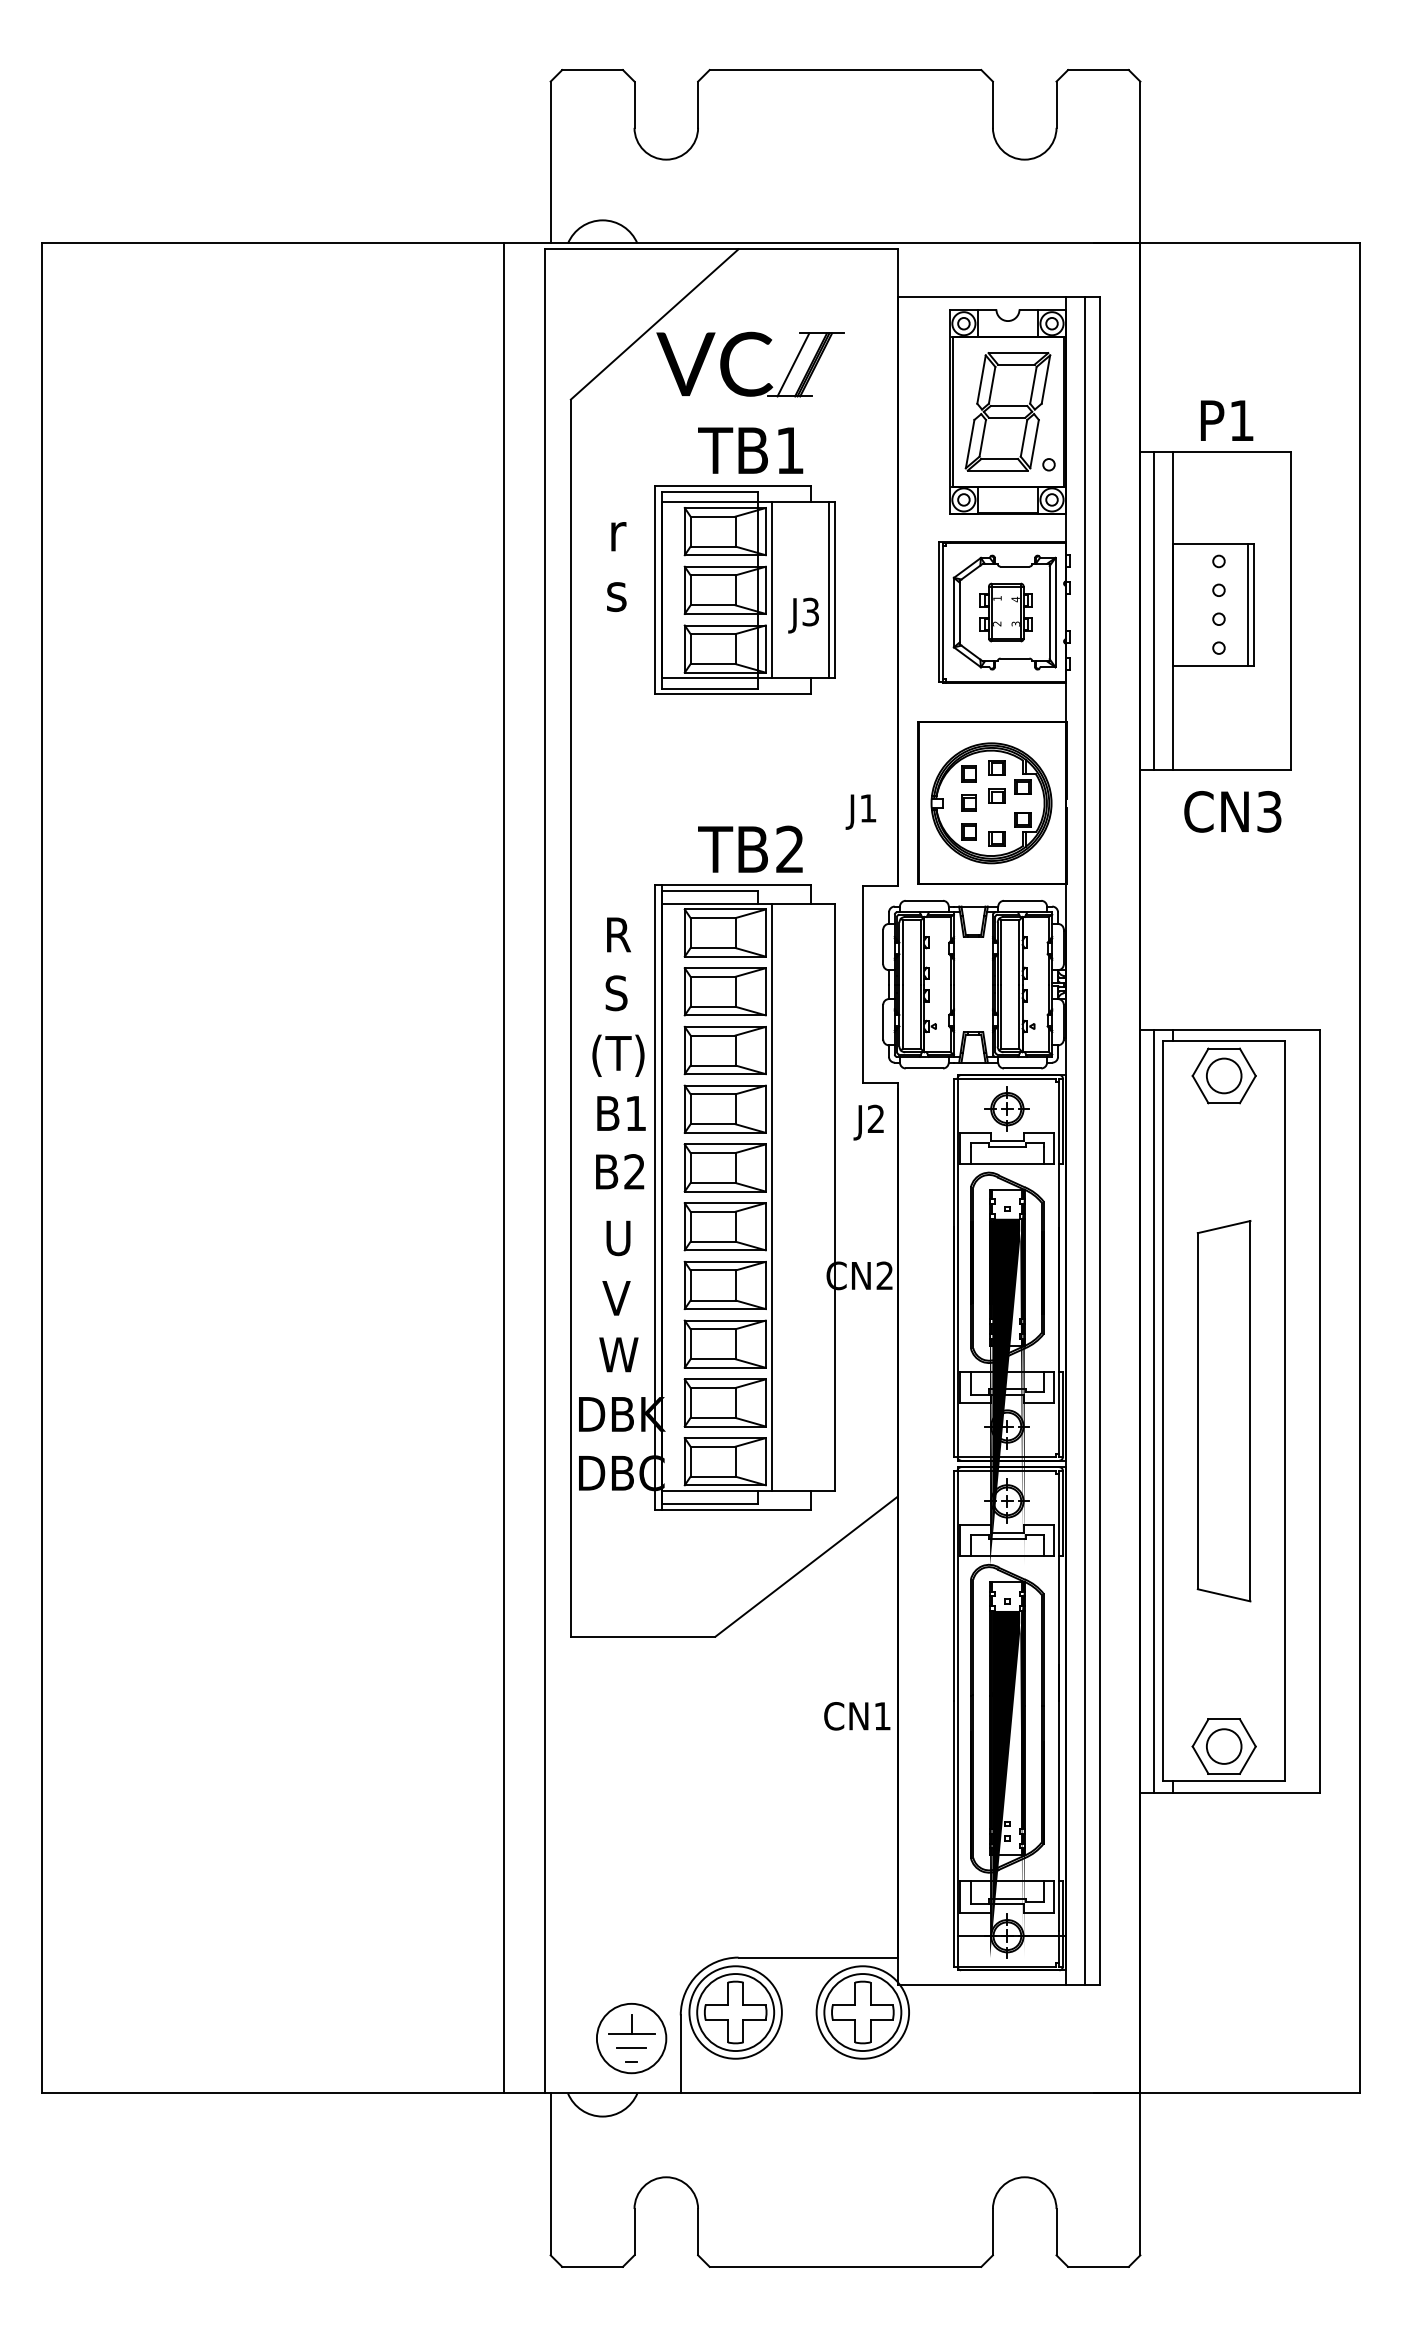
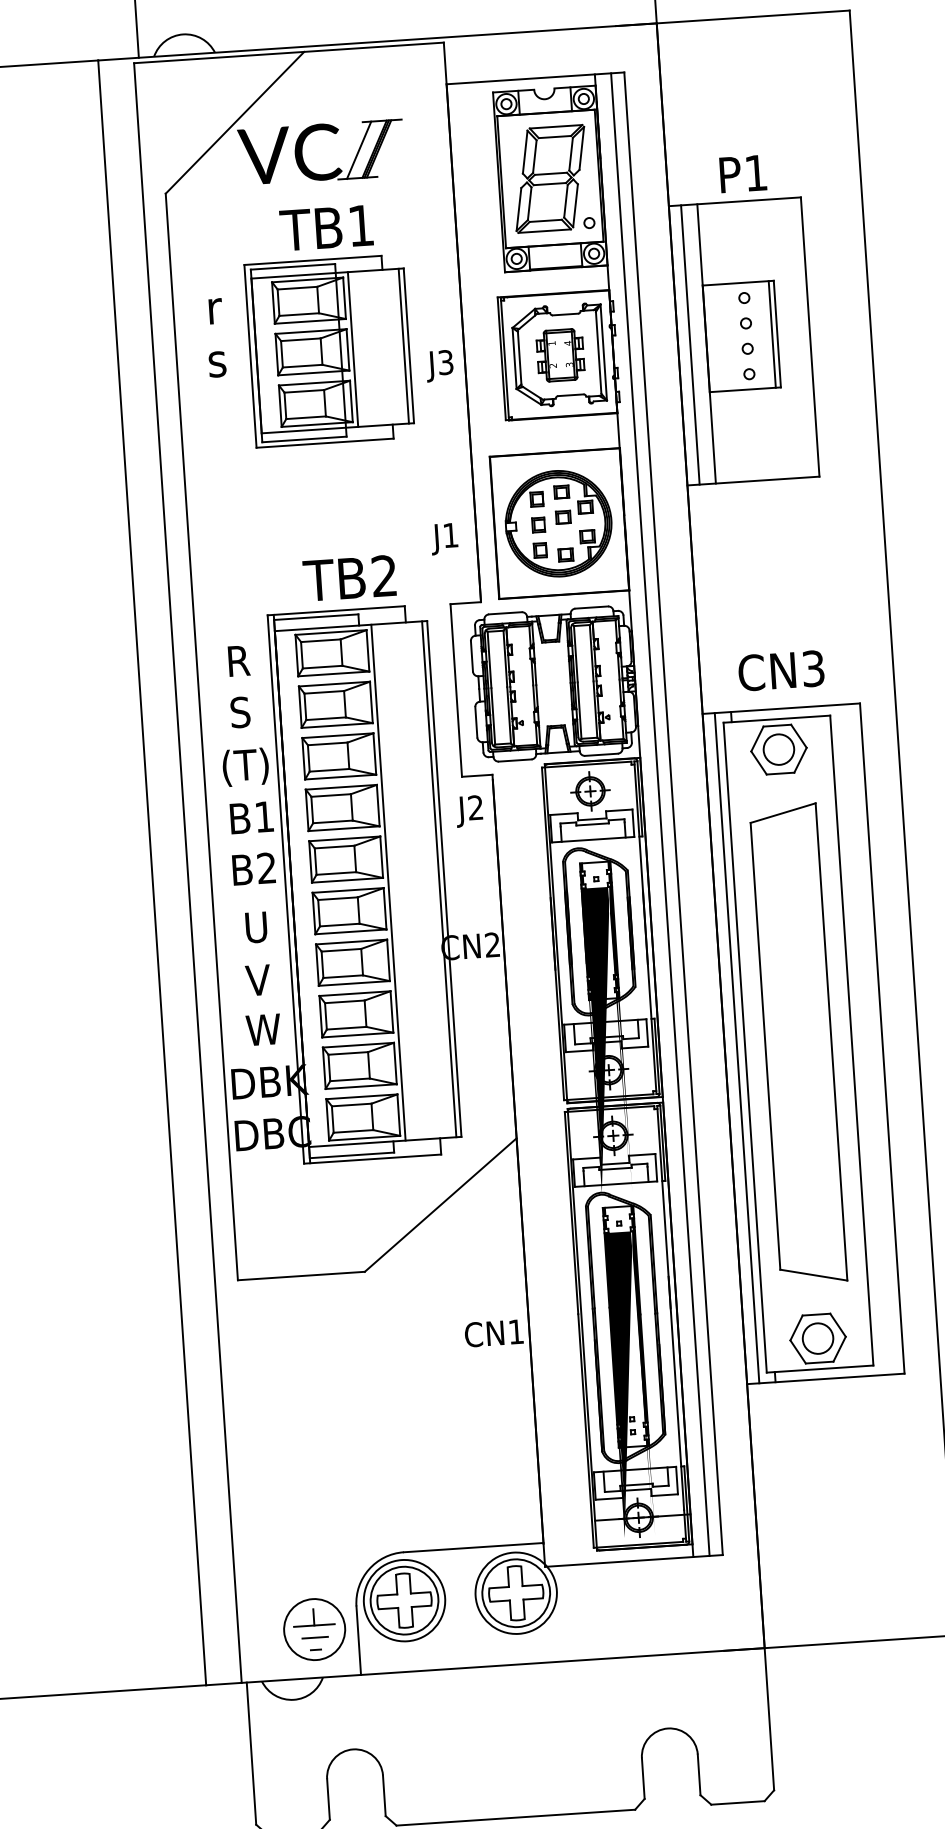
text: (803, 615) -> (439, 365), moved
text: (1232, 811) -> (781, 670), moved
line: (829, 1197) -> (439, 879), added
part: (1223, 1410) -> (797, 1043), size x1.43

